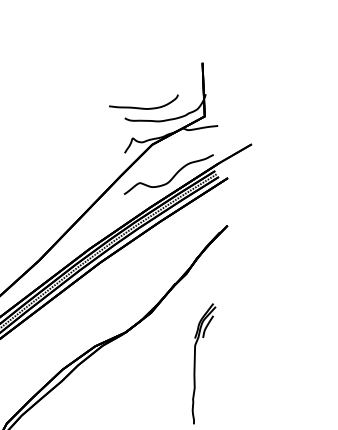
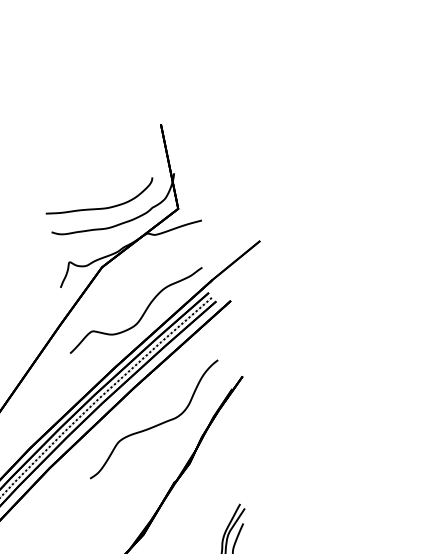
curve: (143, 107) -> (100, 206), moved
curve: (168, 246) -> (154, 424), added

